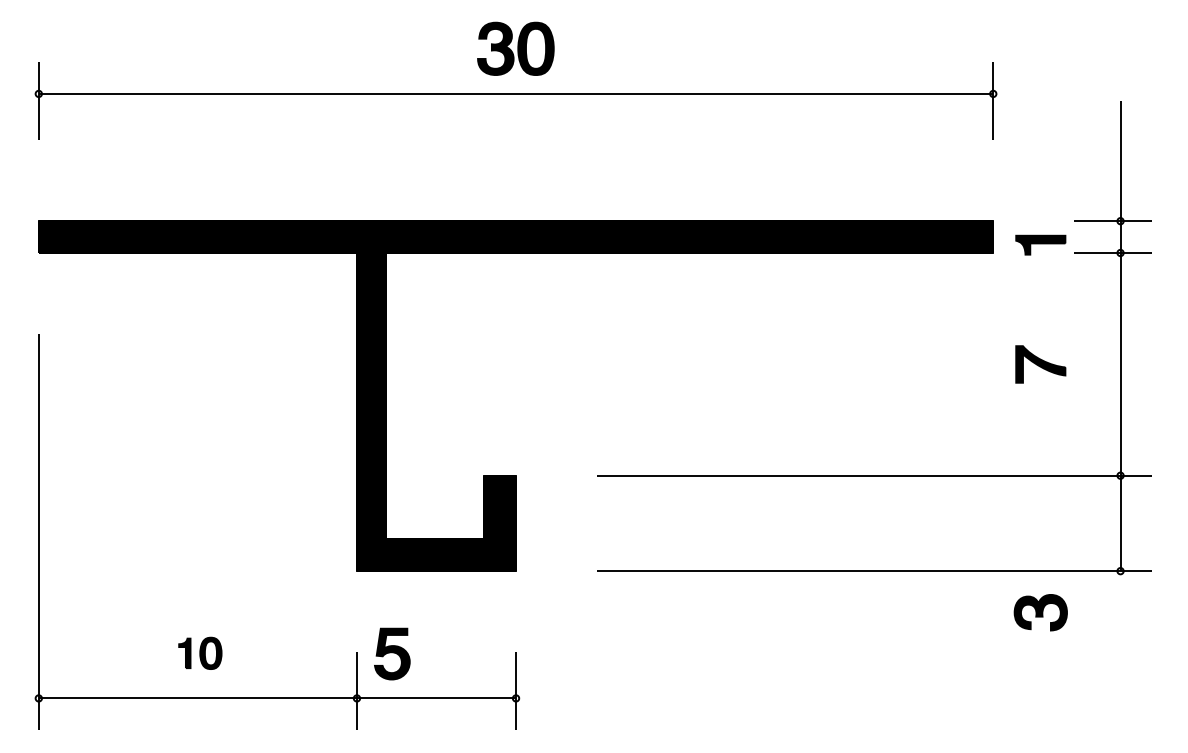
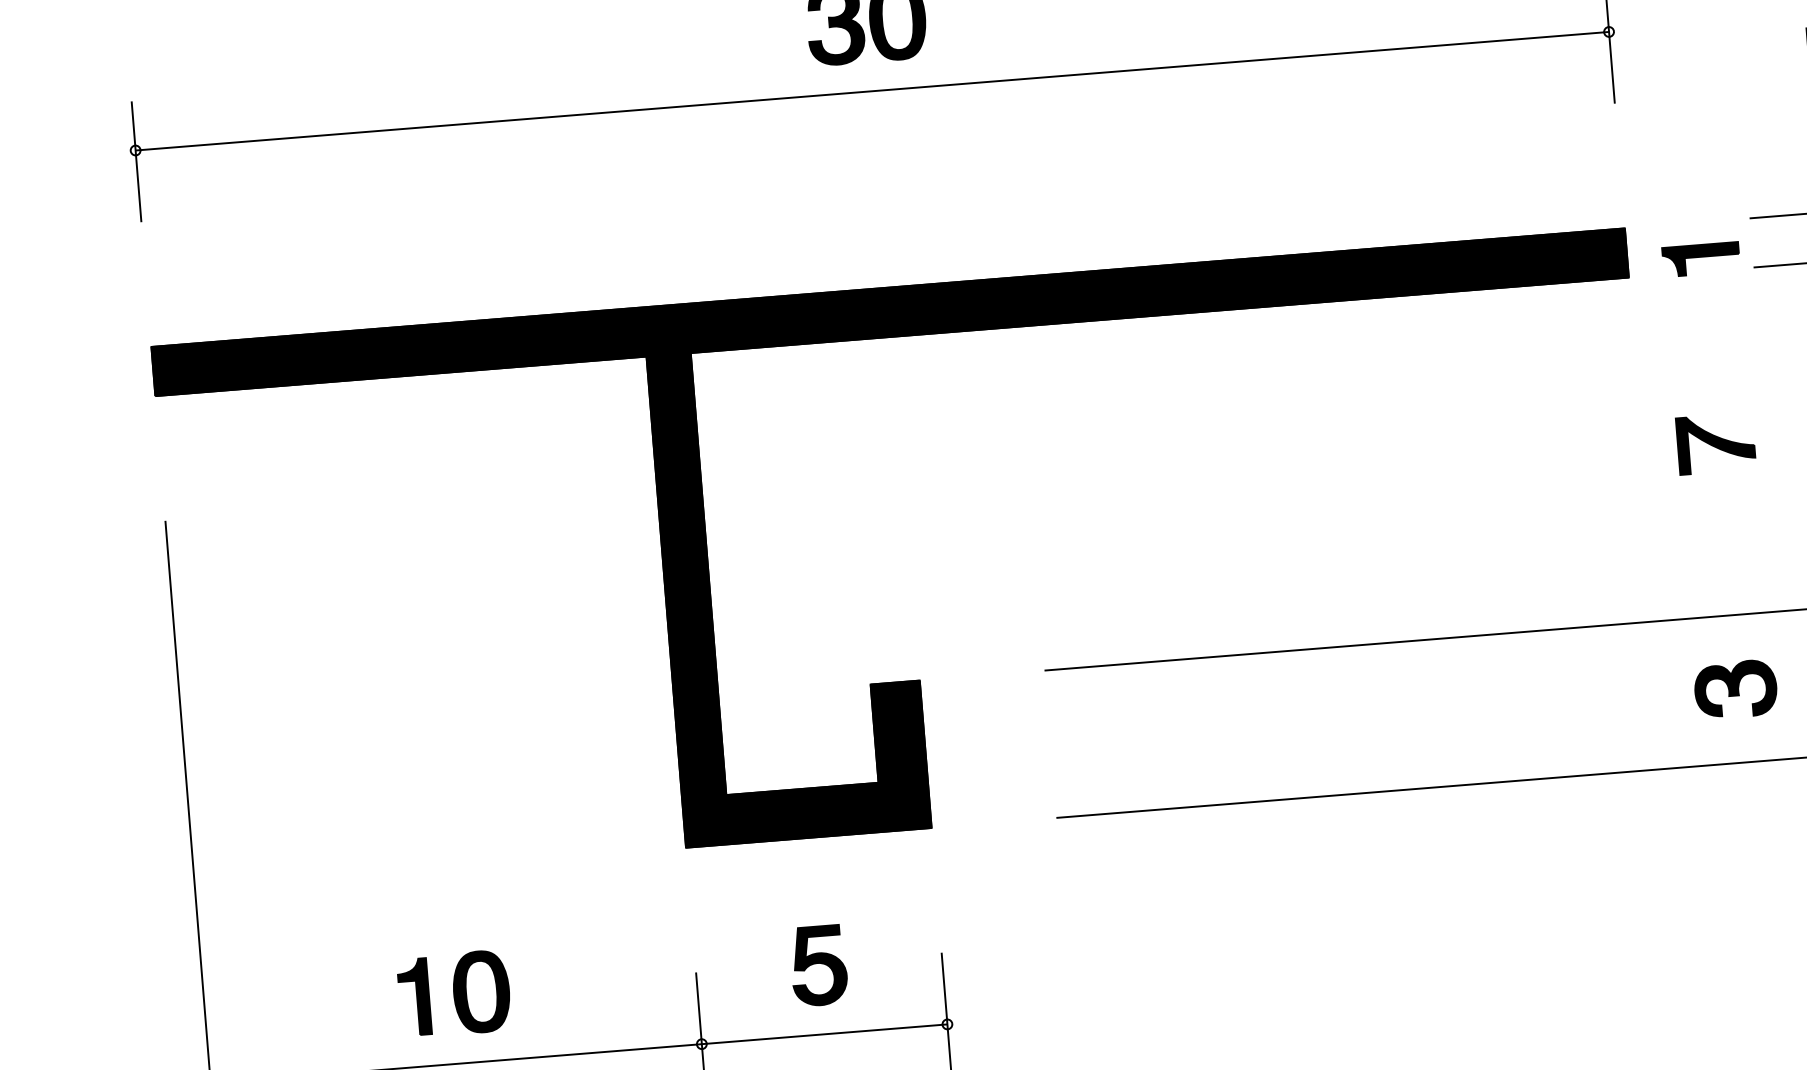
part: (1040, 612) -> (1735, 689), moved
part: (200, 653) -> (454, 994), size x1.67
part: (392, 653) -> (819, 964), moved

